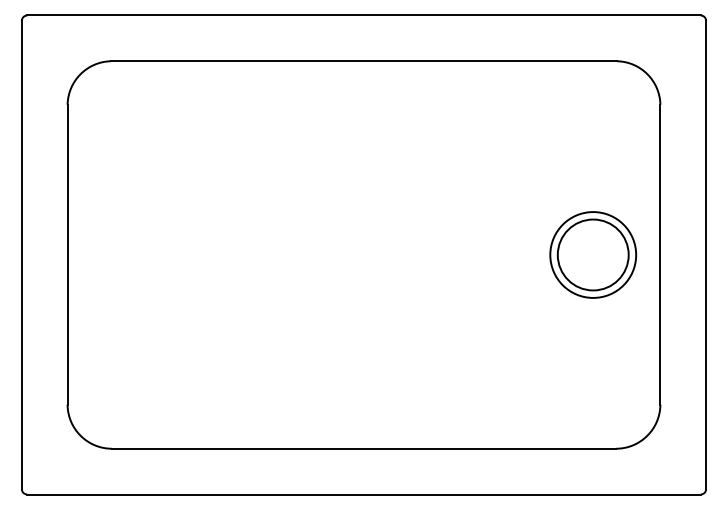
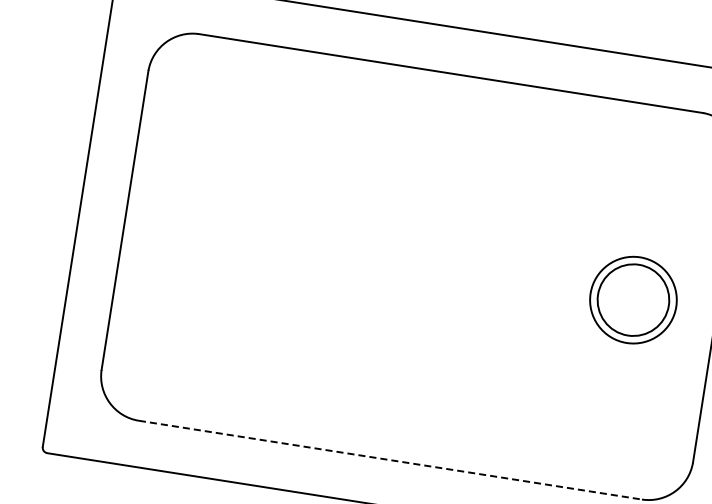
part: (593, 254) -> (633, 299), moved
line: (364, 448) -> (390, 459), solid -> dashed

